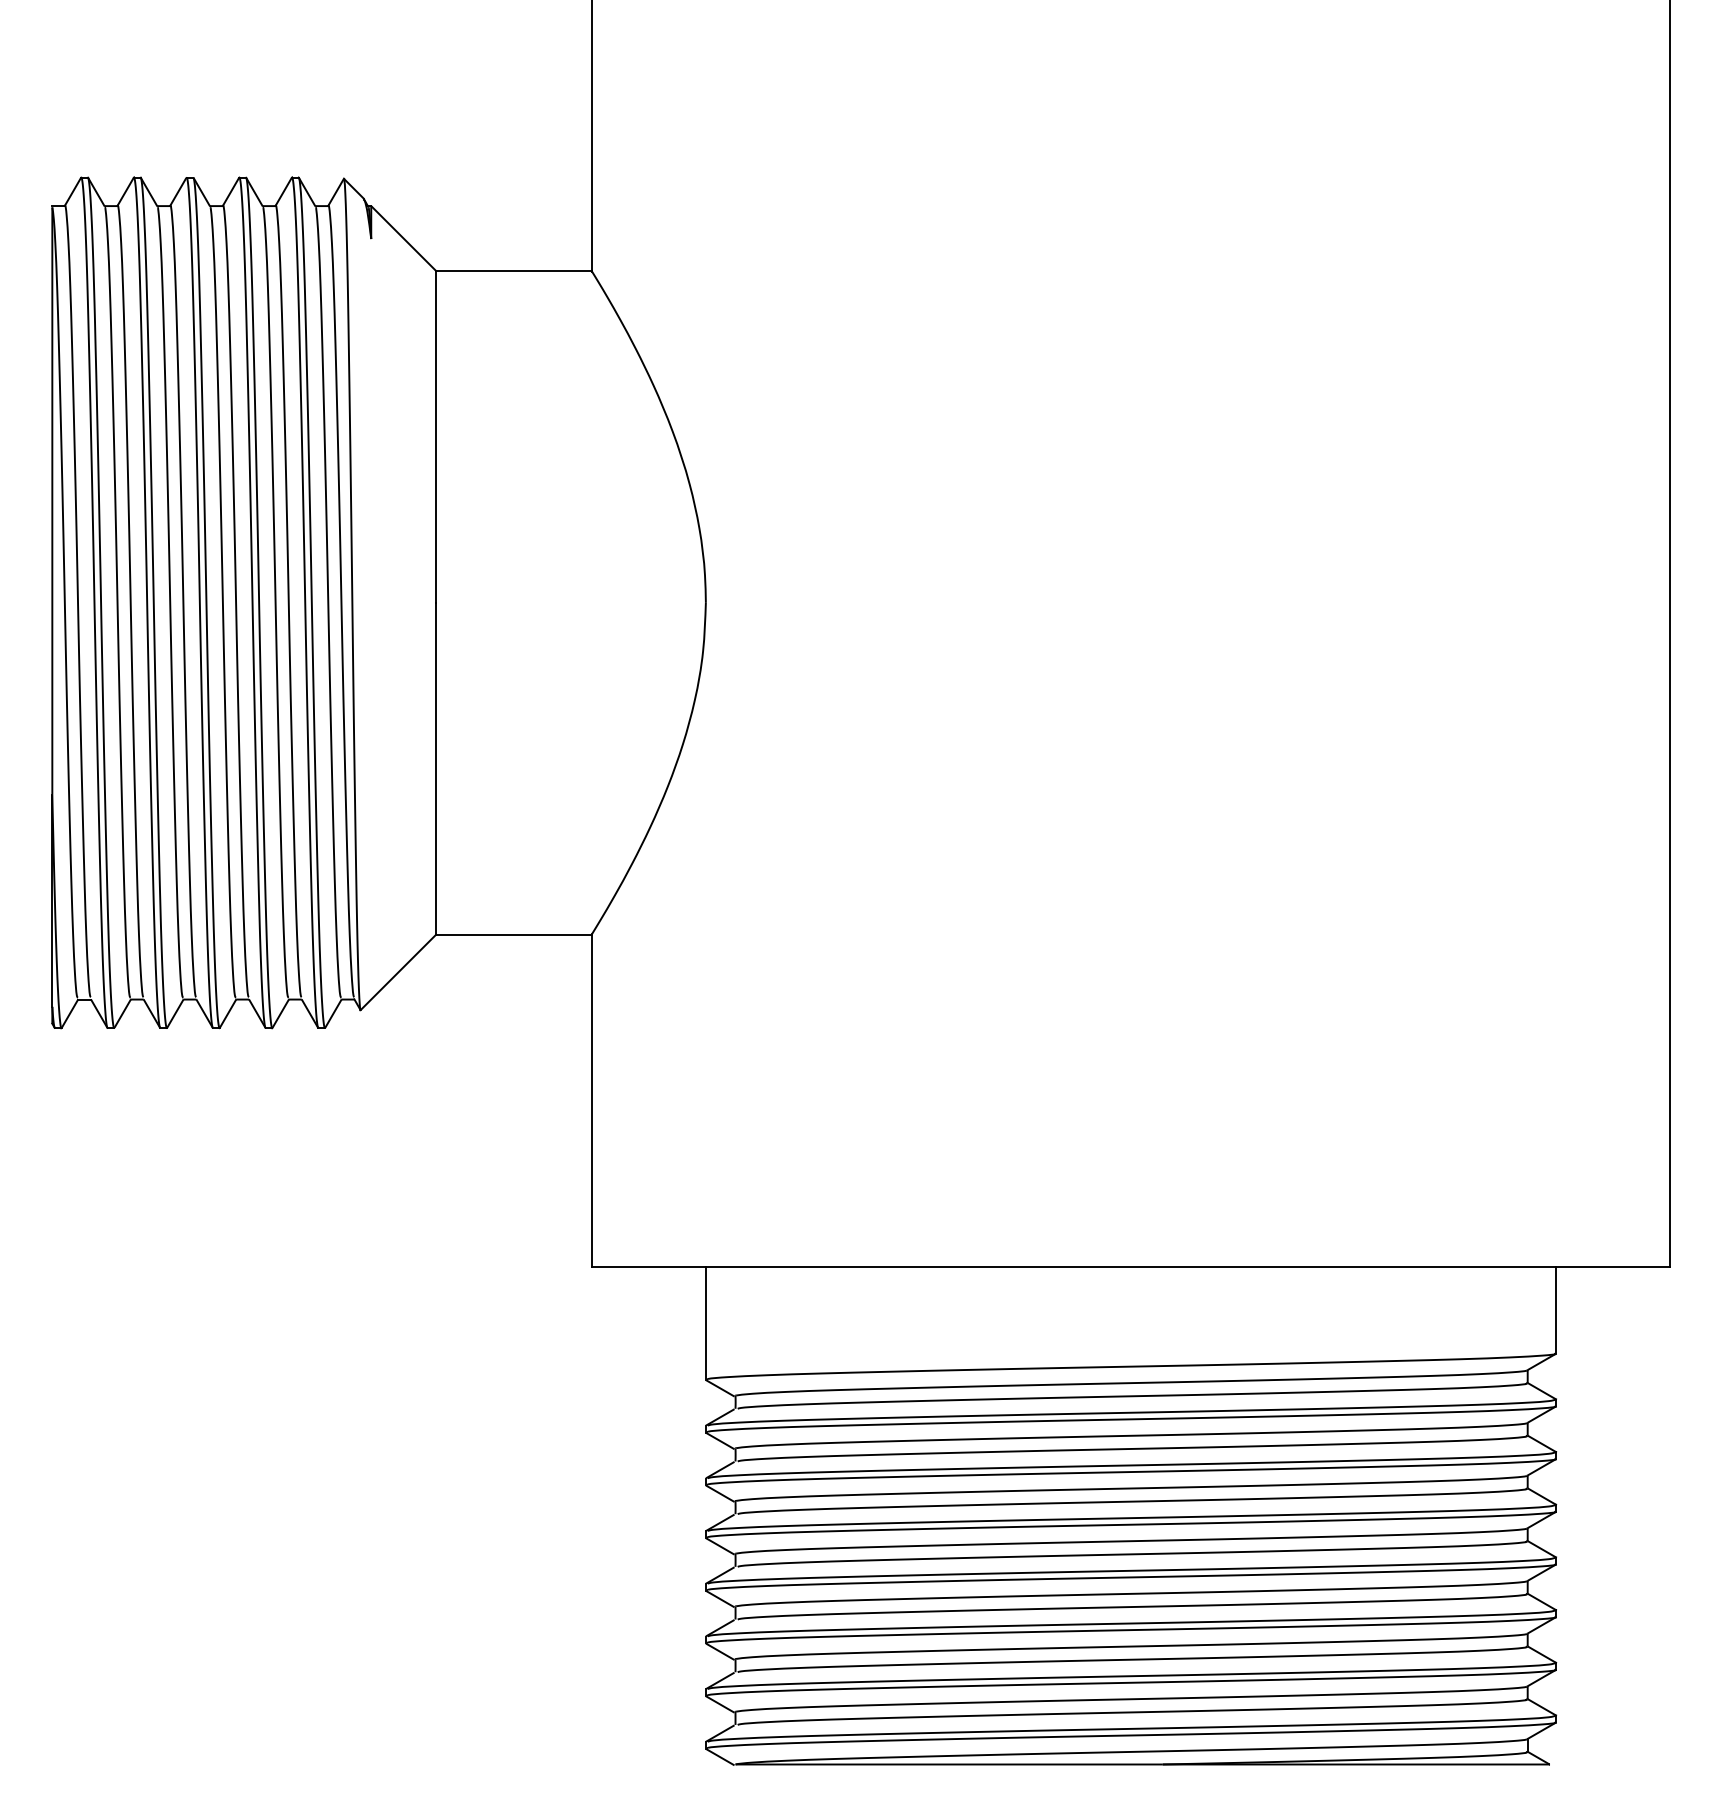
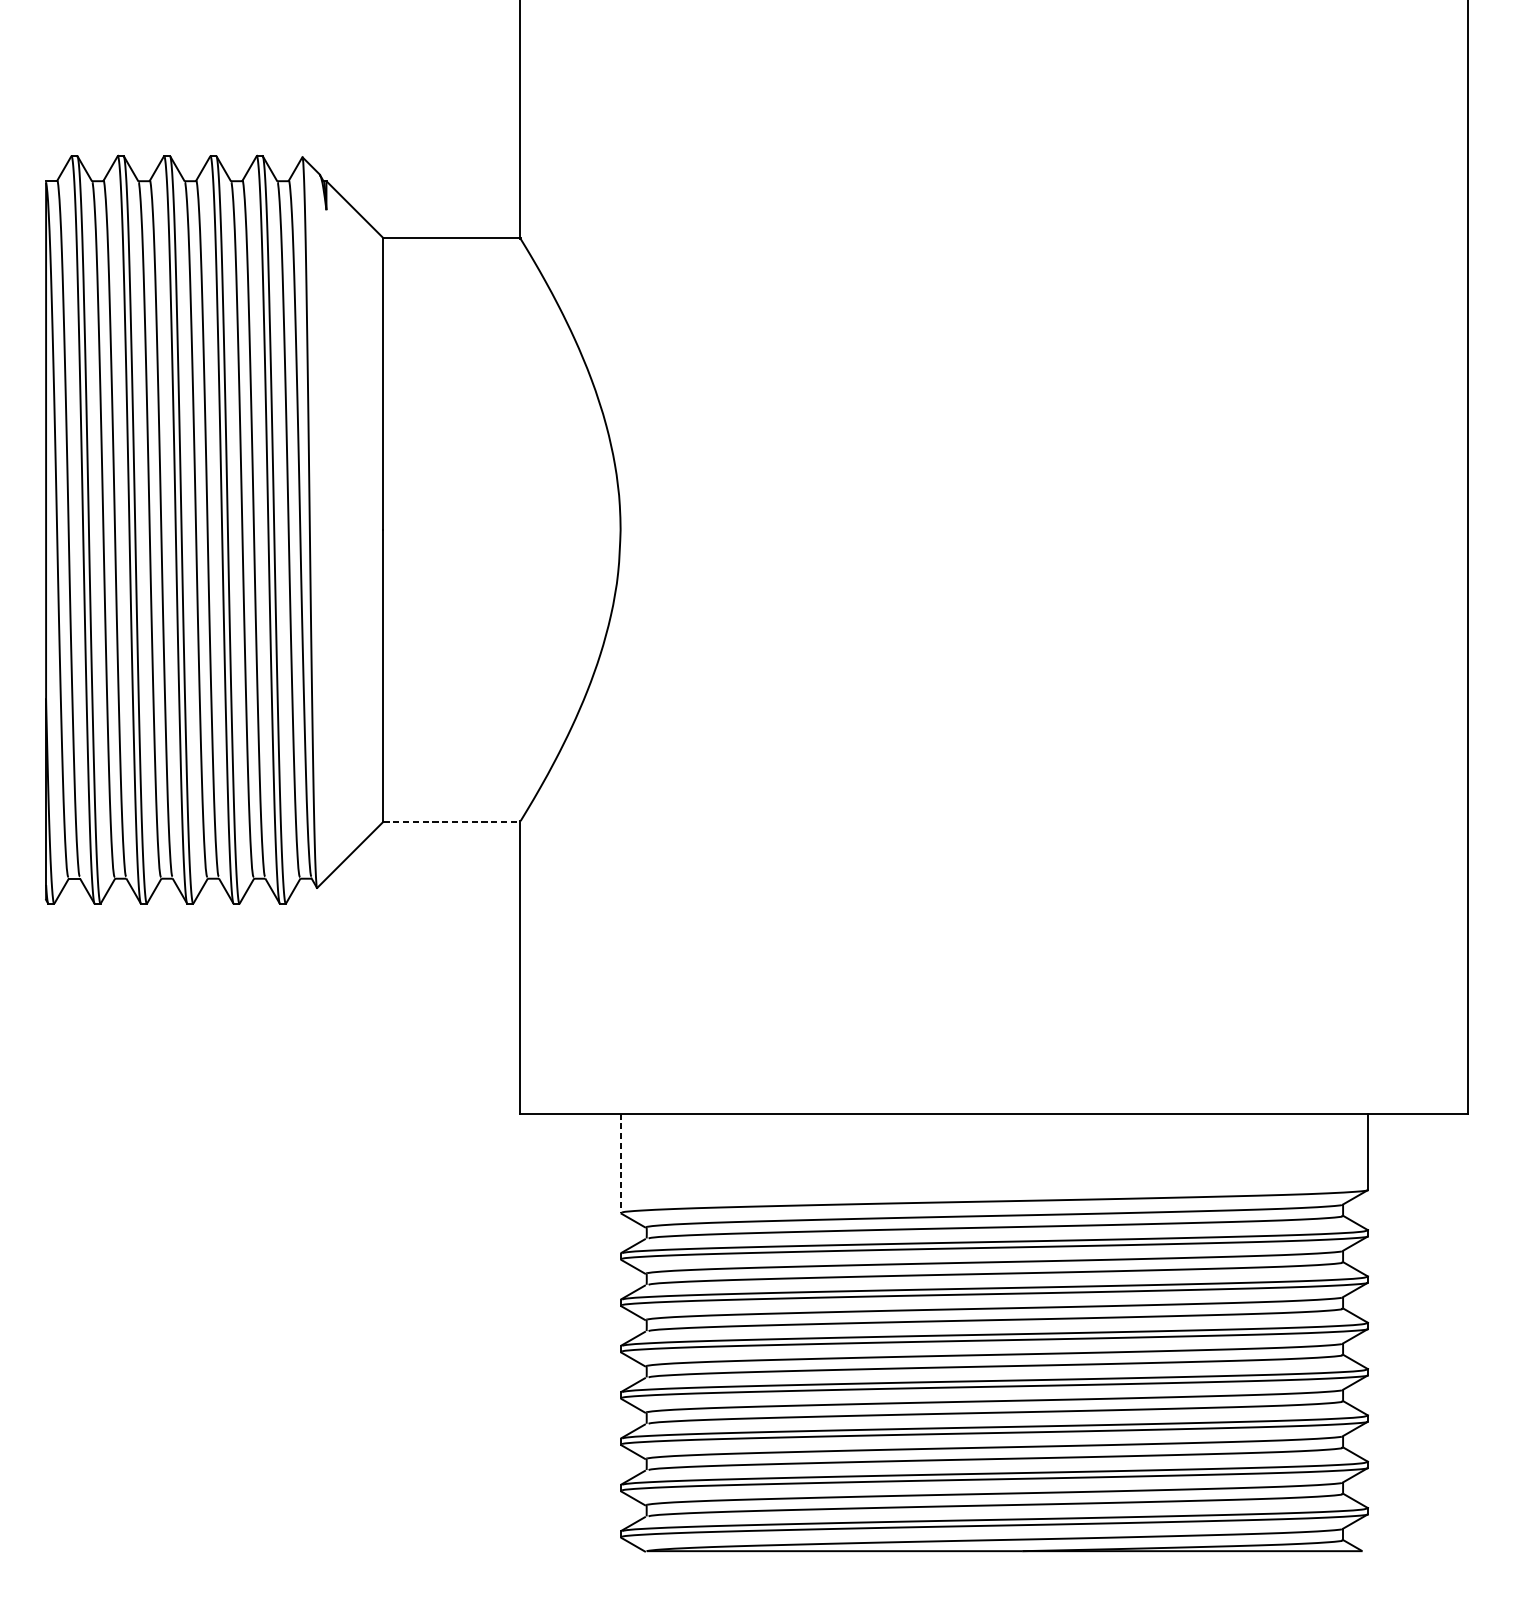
line: (514, 934) -> (452, 821), solid -> dashed
line: (705, 1323) -> (620, 1163), solid -> dashed

